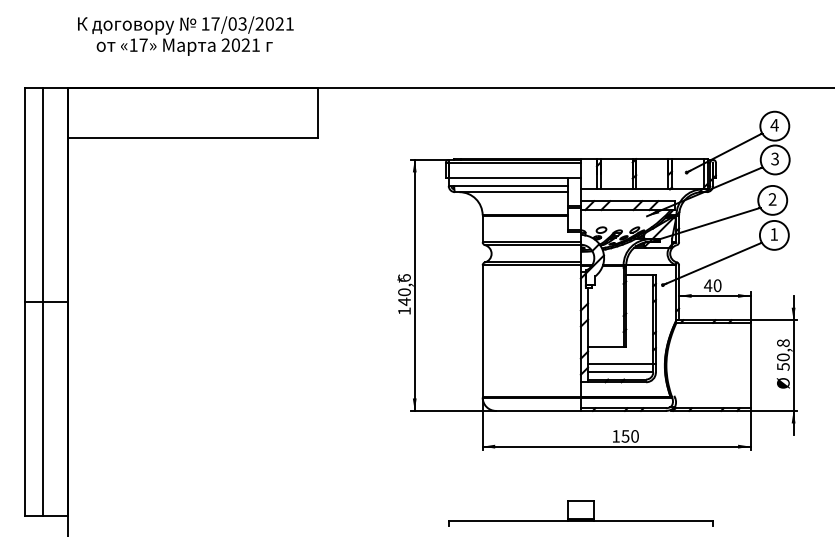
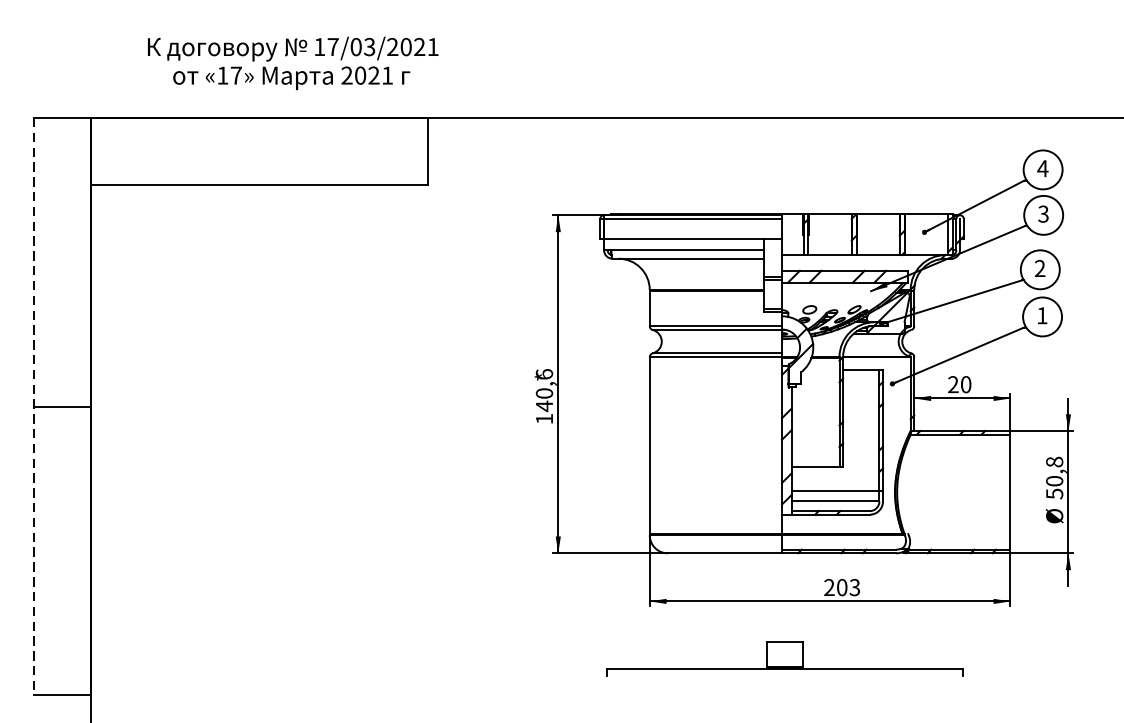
text: (185, 35) -> (292, 62), moved
text: (707, 285) -> (952, 384), 40 -> 20
line: (42, 301) -> (57, 405), removed
line: (25, 302) -> (34, 407), solid -> dashed
text: (625, 436) -> (842, 587), 150 -> 203
part: (580, 513) -> (784, 659), moved

